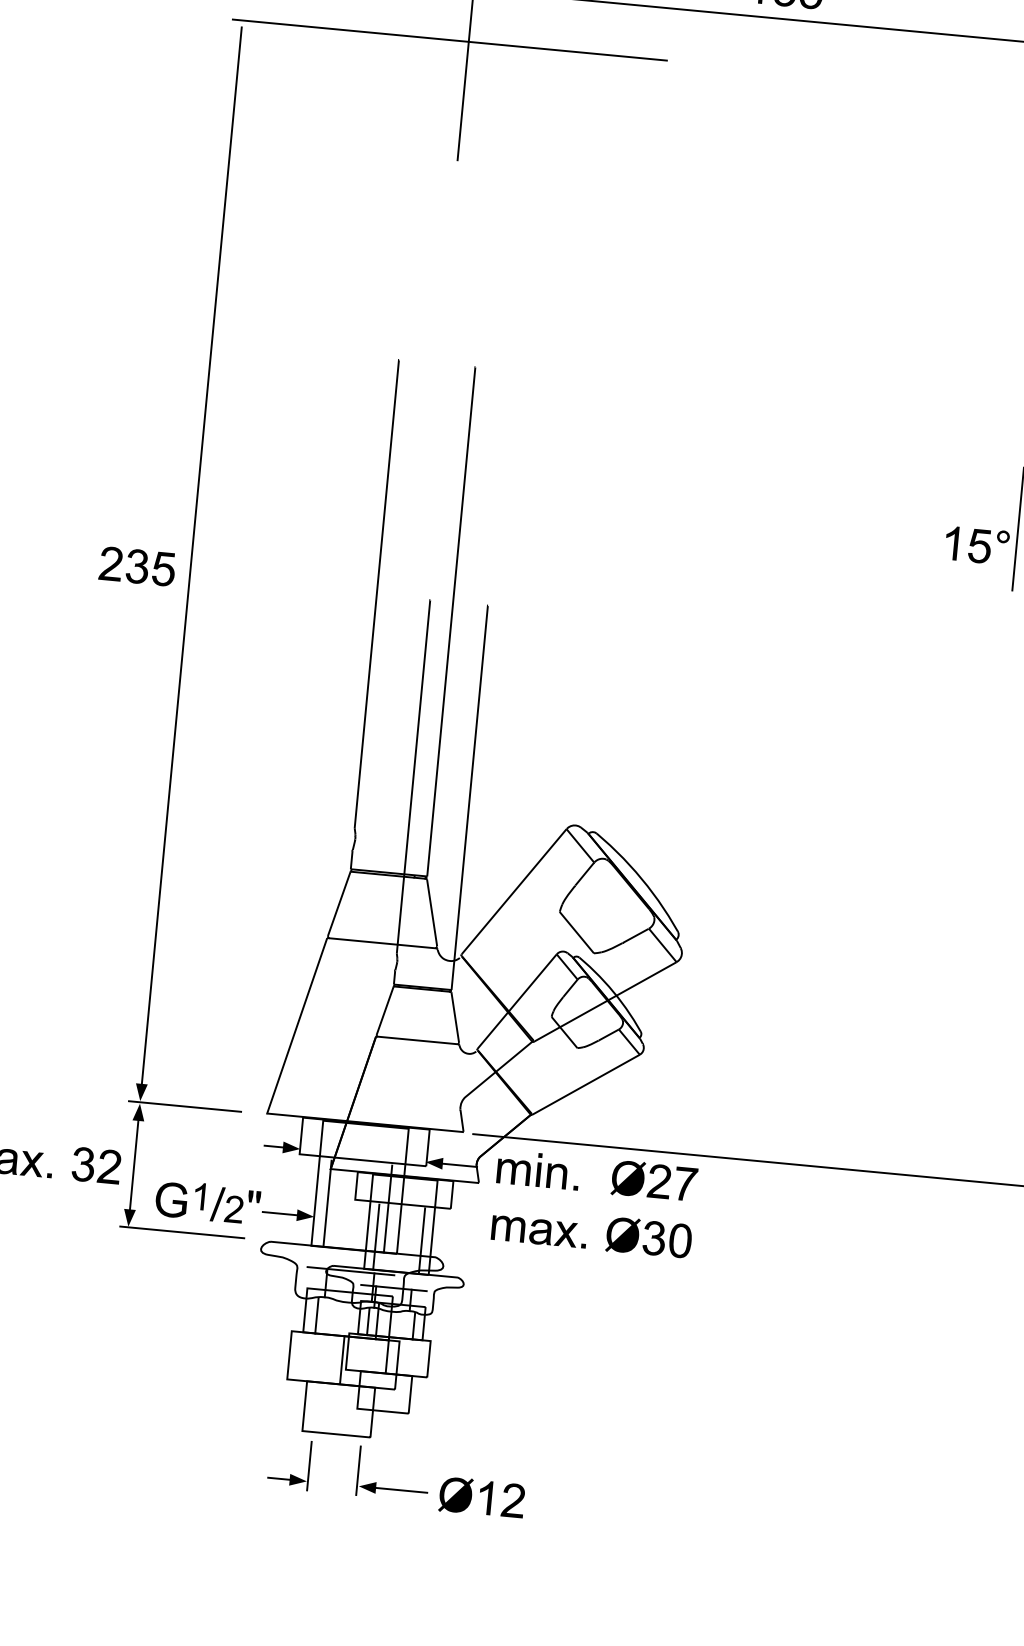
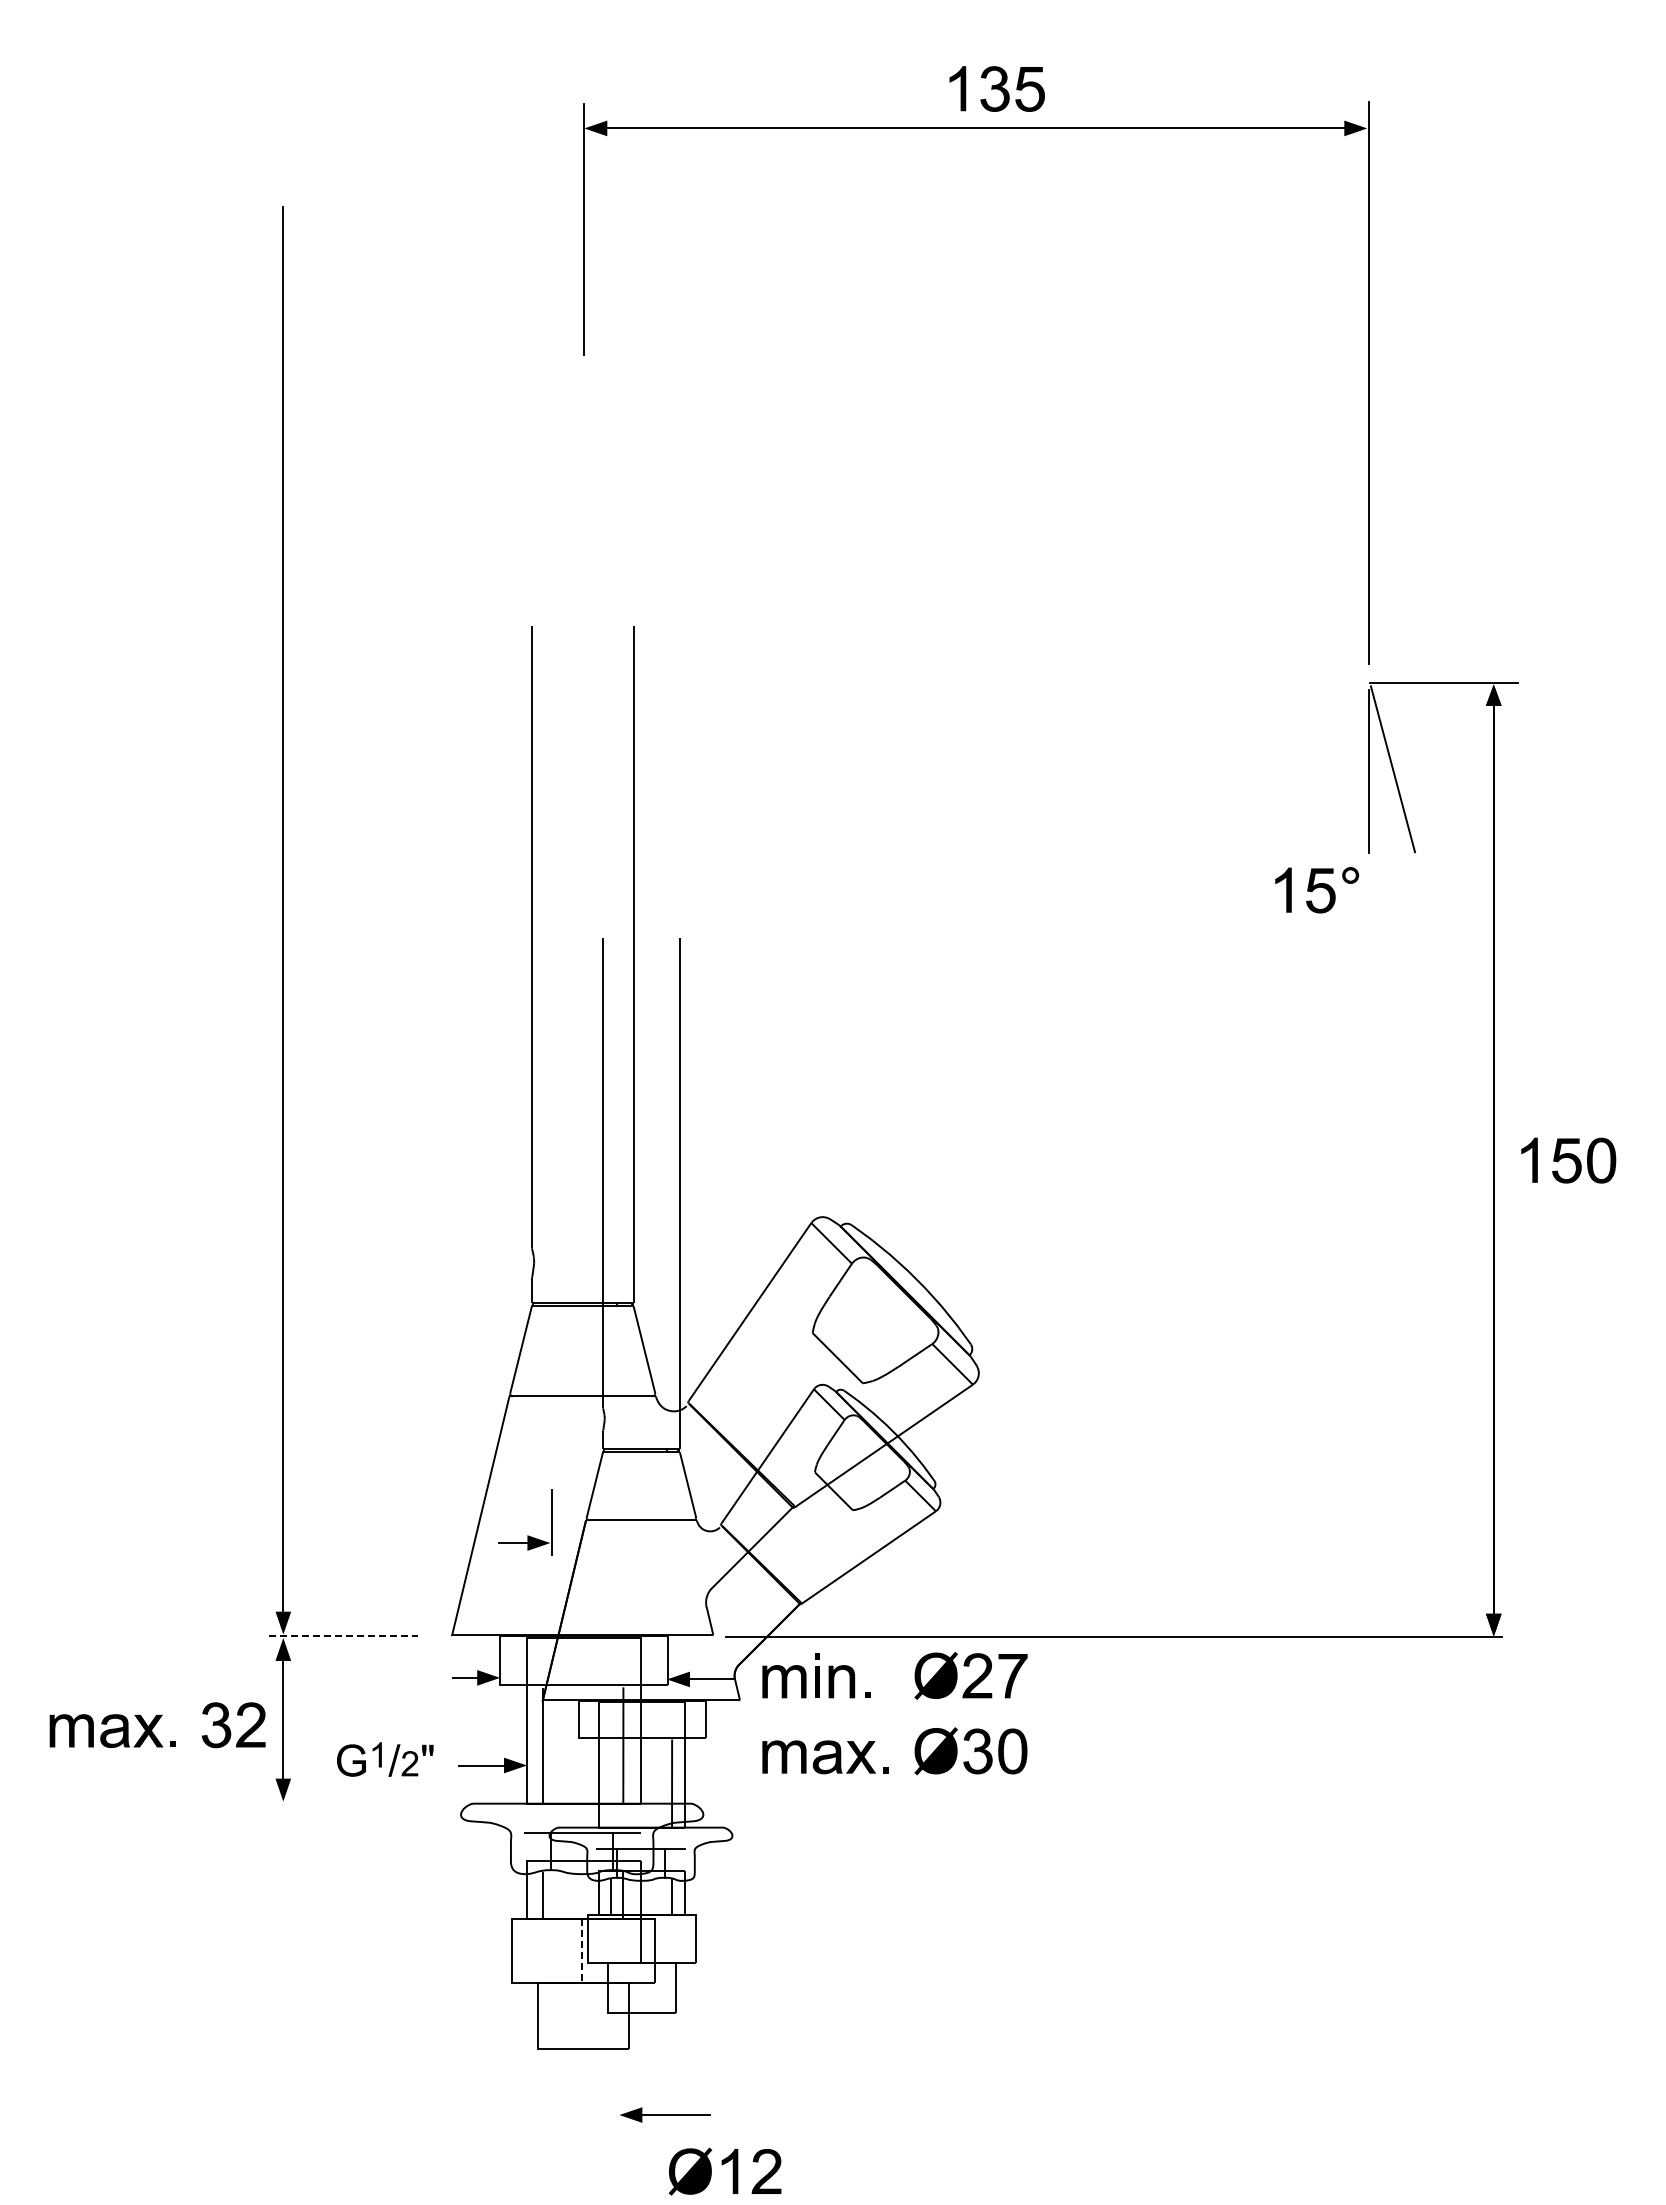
line: (449, 39) -> (558, 197), removed
part: (977, 545) -> (1317, 890), moved
part: (137, 566) -> (212, 930), removed
line: (185, 1106) -> (343, 1636), solid -> dashed
part: (208, 1202) -> (385, 1759), size x0.7
line: (181, 1232) -> (354, 1802), removed
line: (376, 1237) -> (611, 1784), removed
line: (341, 1360) -> (581, 1951), solid -> dashed
line: (358, 1470) -> (617, 2094), removed
part: (290, 1474) -> (527, 1535), moved
part: (480, 1492) -> (722, 2165), moved

